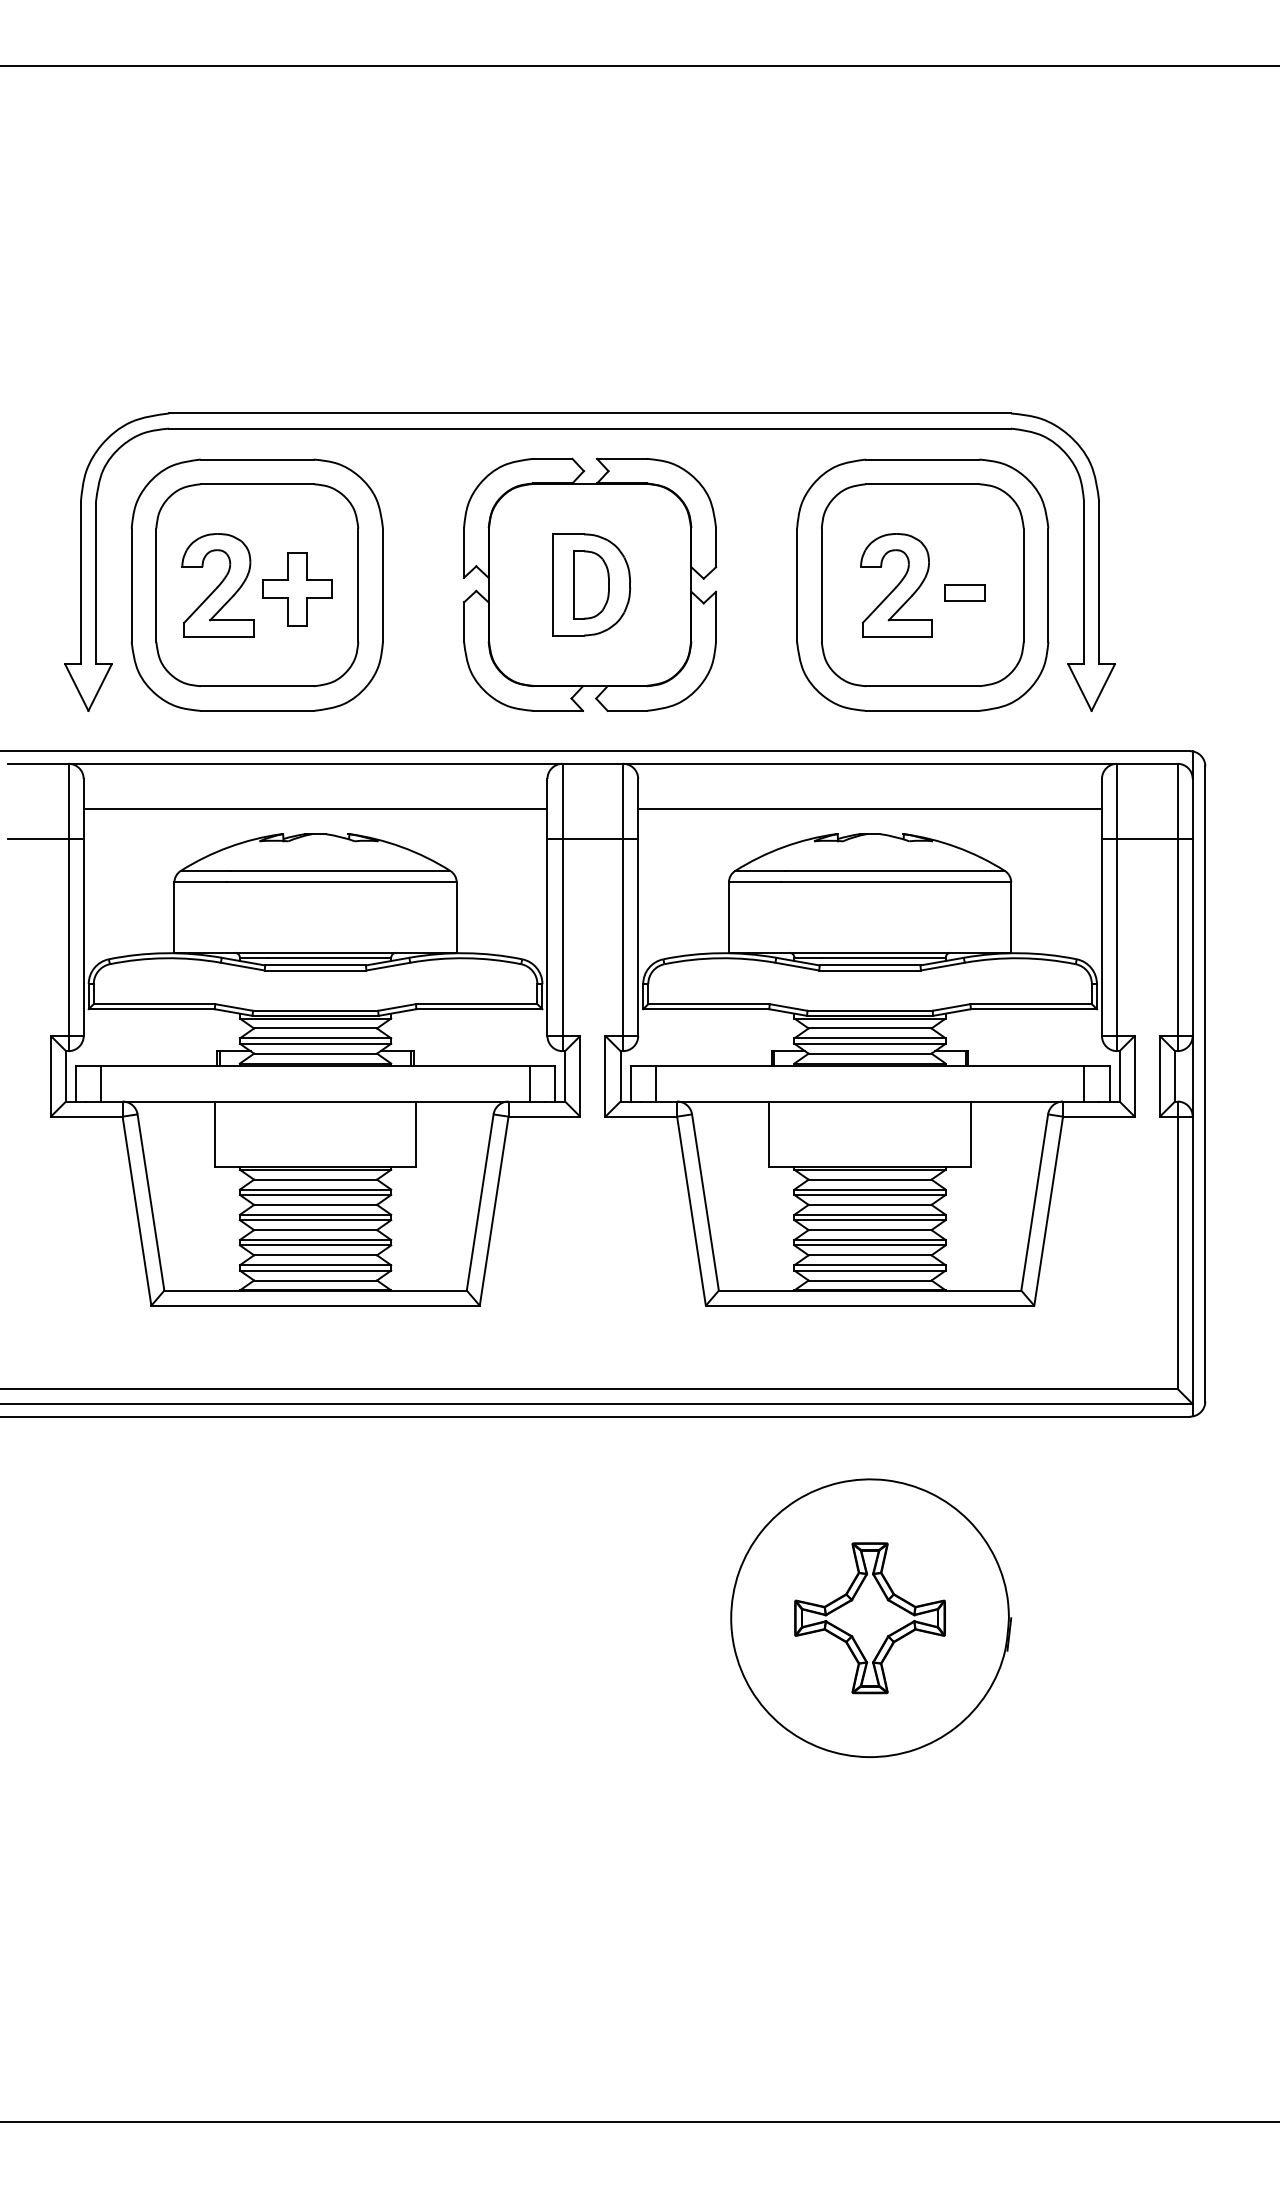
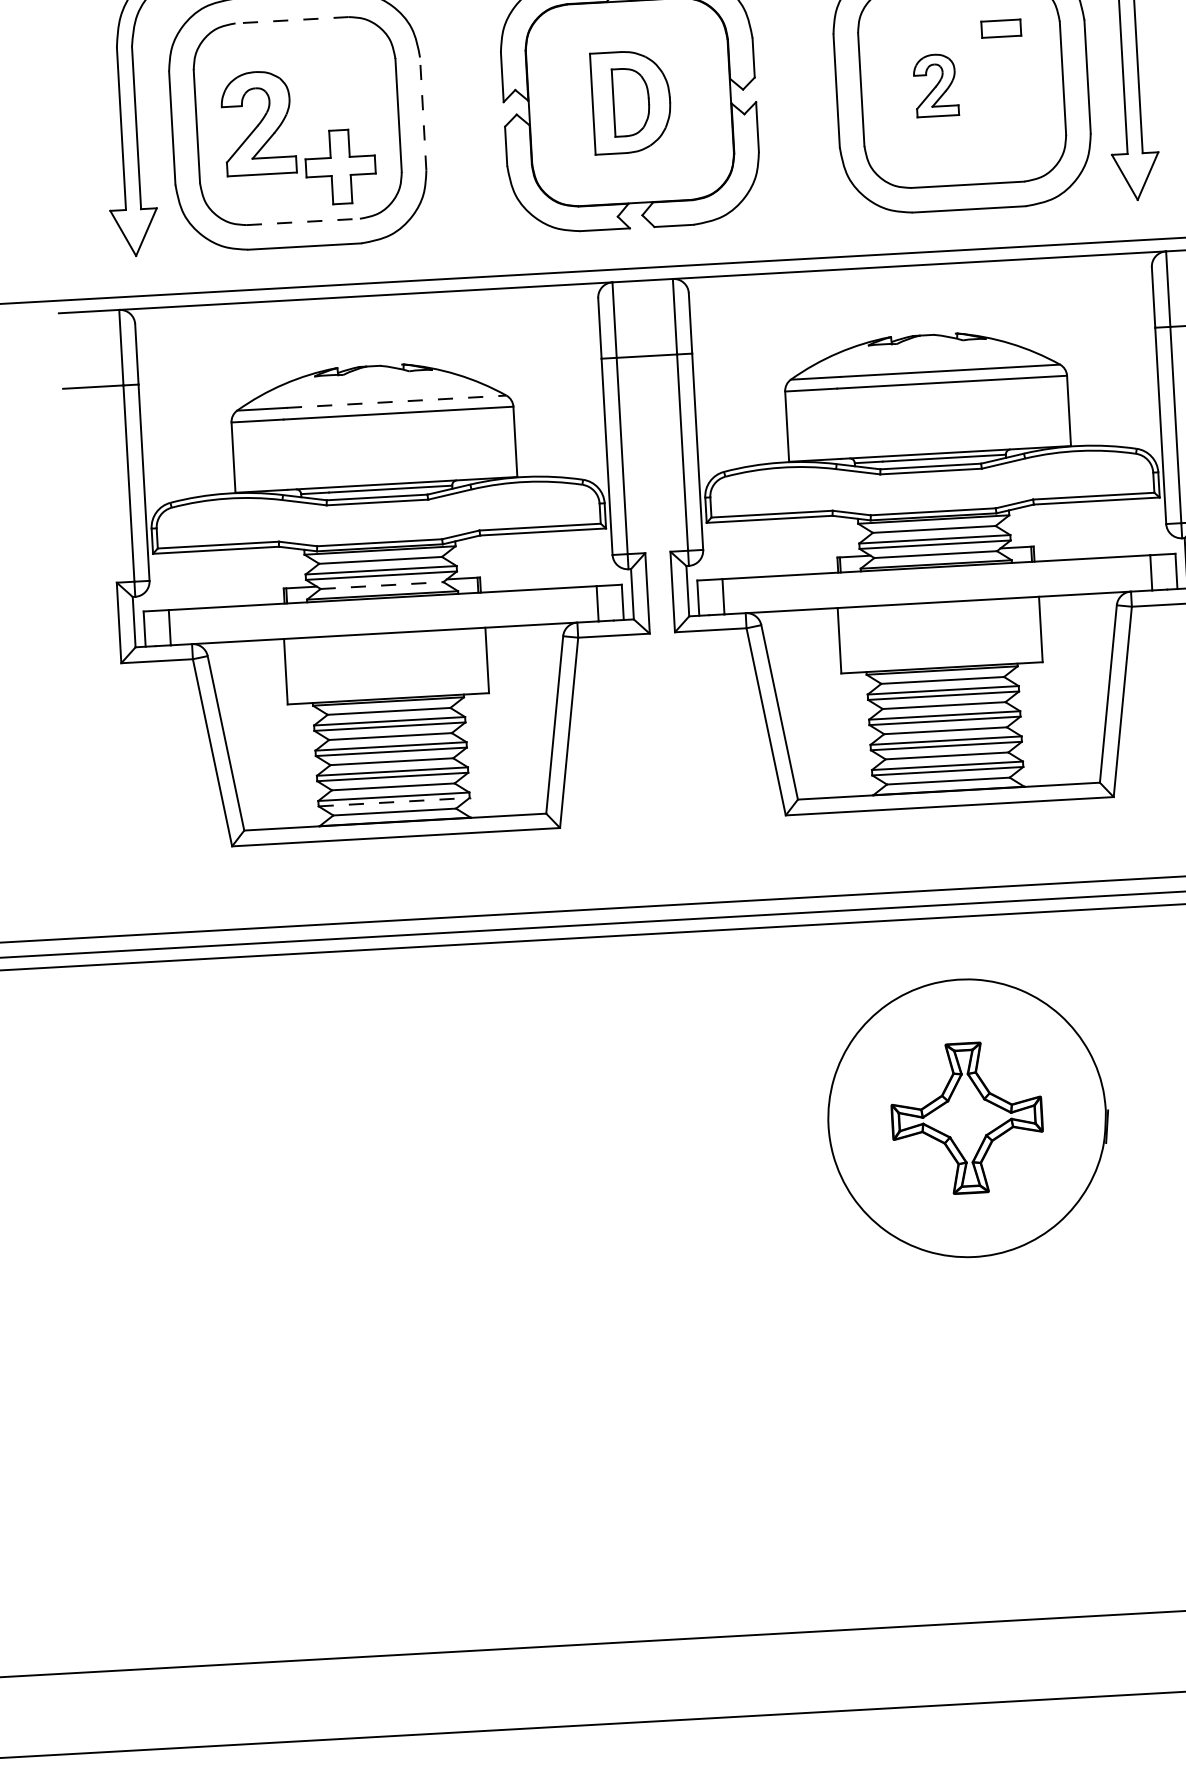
line: (257, 484) -> (292, 20), solid -> dashed
line: (383, 585) -> (423, 114), solid -> dashed
part: (896, 585) -> (935, 85), size x0.6
part: (297, 589) -> (340, 167), moved
part: (964, 592) -> (1000, 27), moved
line: (257, 686) -> (303, 222), solid -> dashed
line: (315, 809) -> (368, 341), removed
line: (869, 809) -> (921, 310), removed
line: (340, 870) -> (396, 401), solid -> dashed
line: (316, 1053) -> (382, 585), solid -> dashed
line: (315, 1270) -> (394, 802), solid -> dashed

